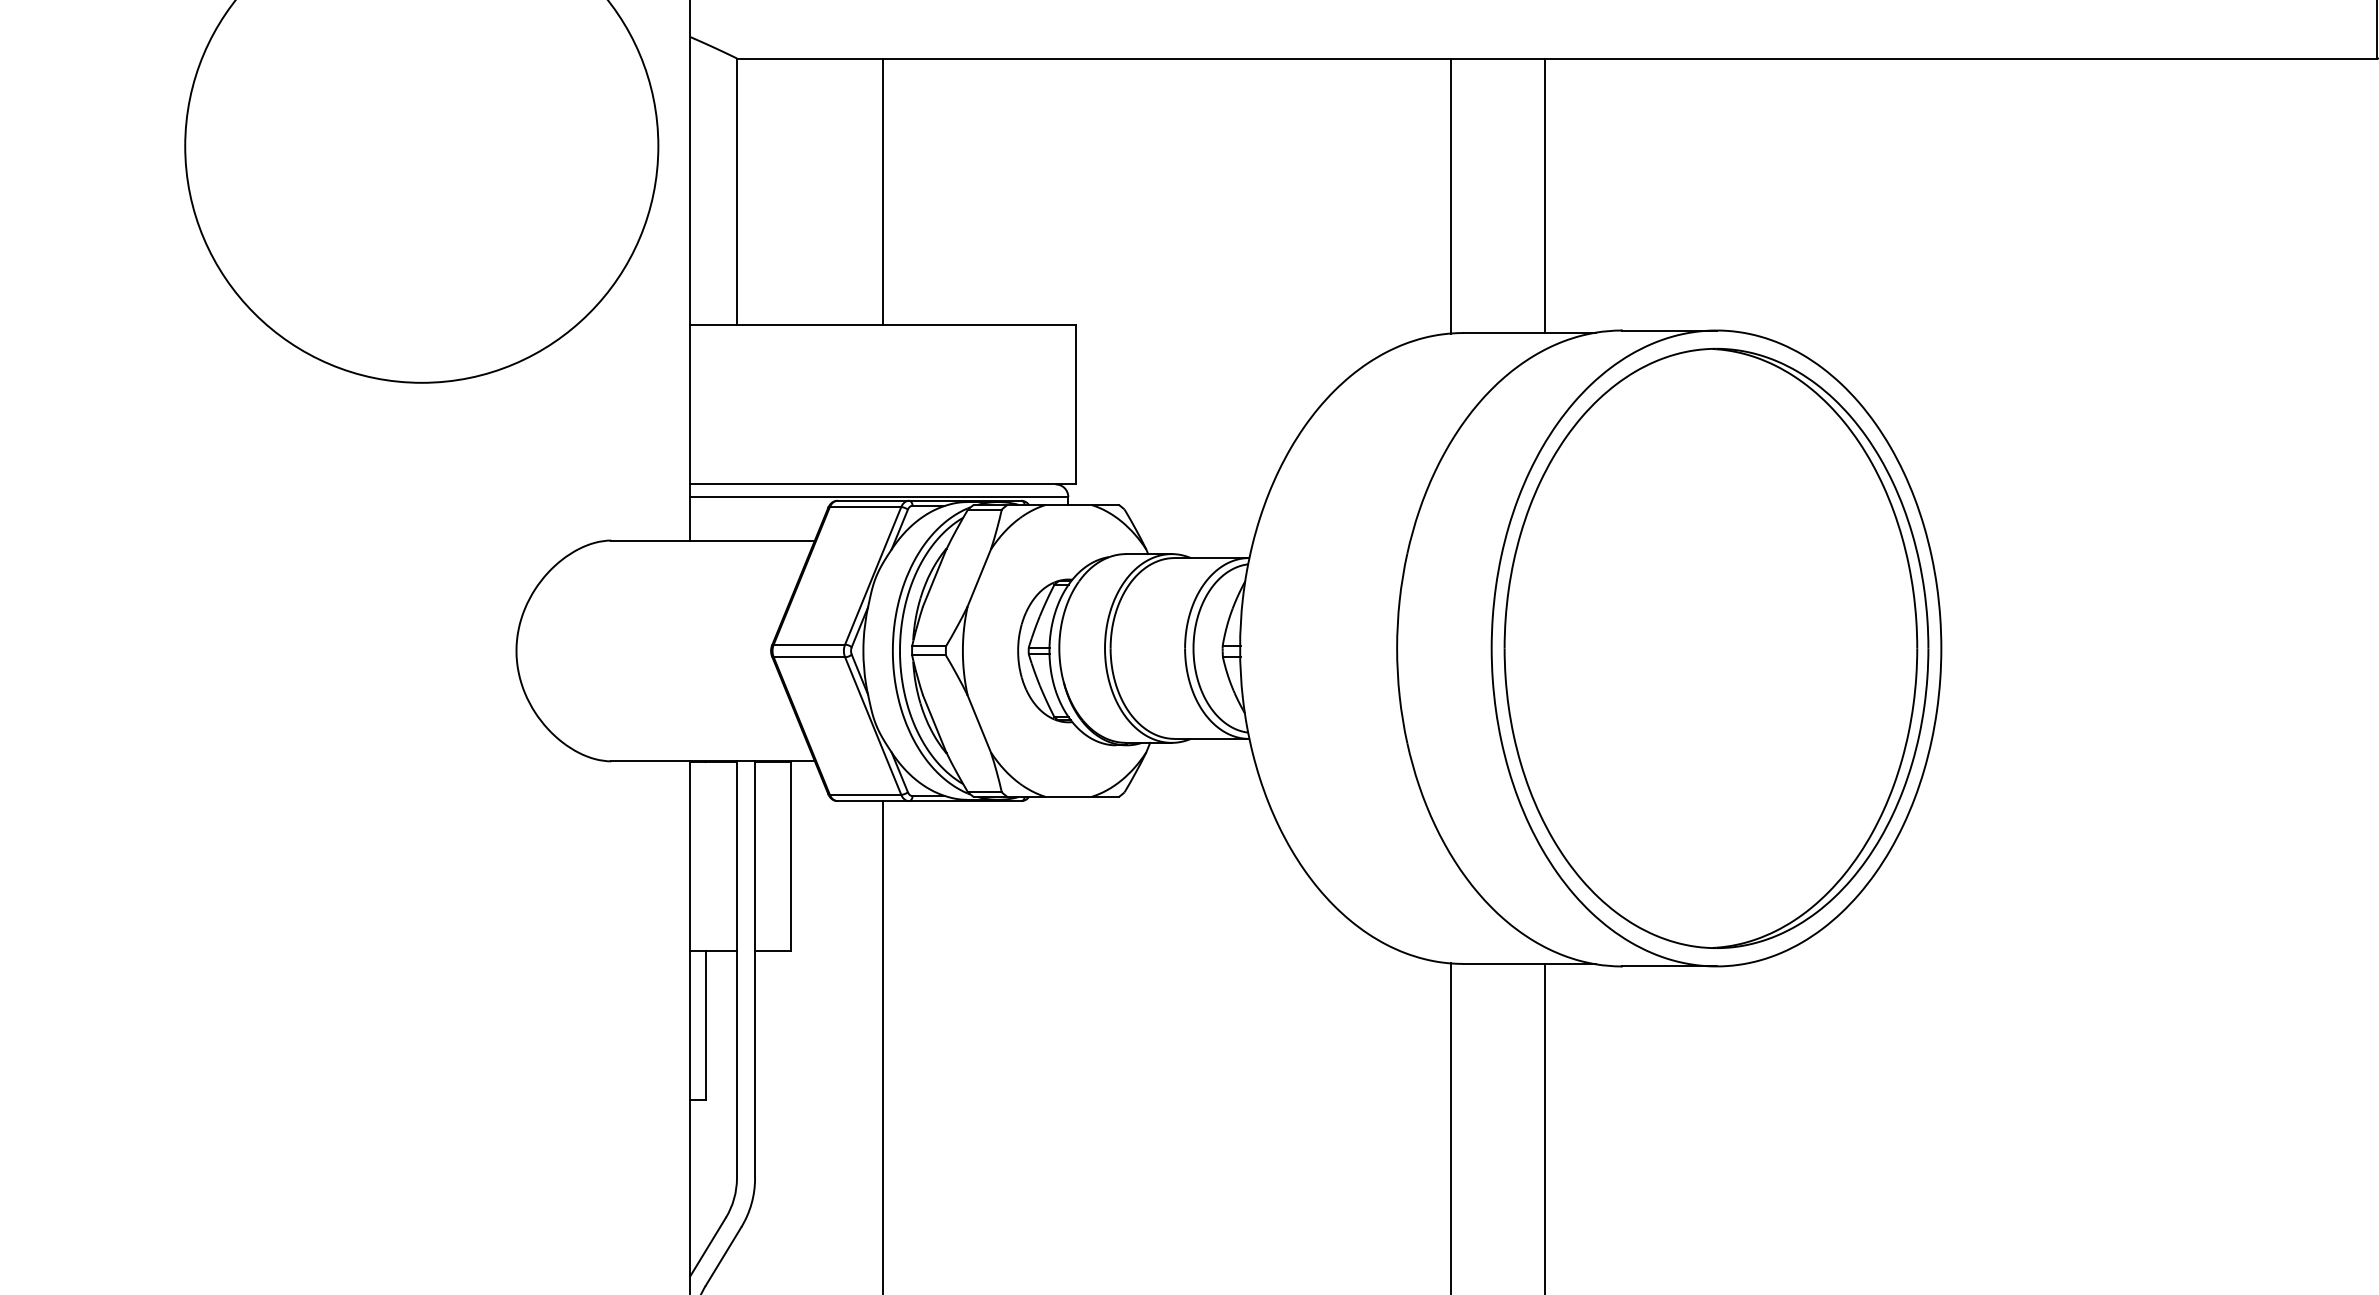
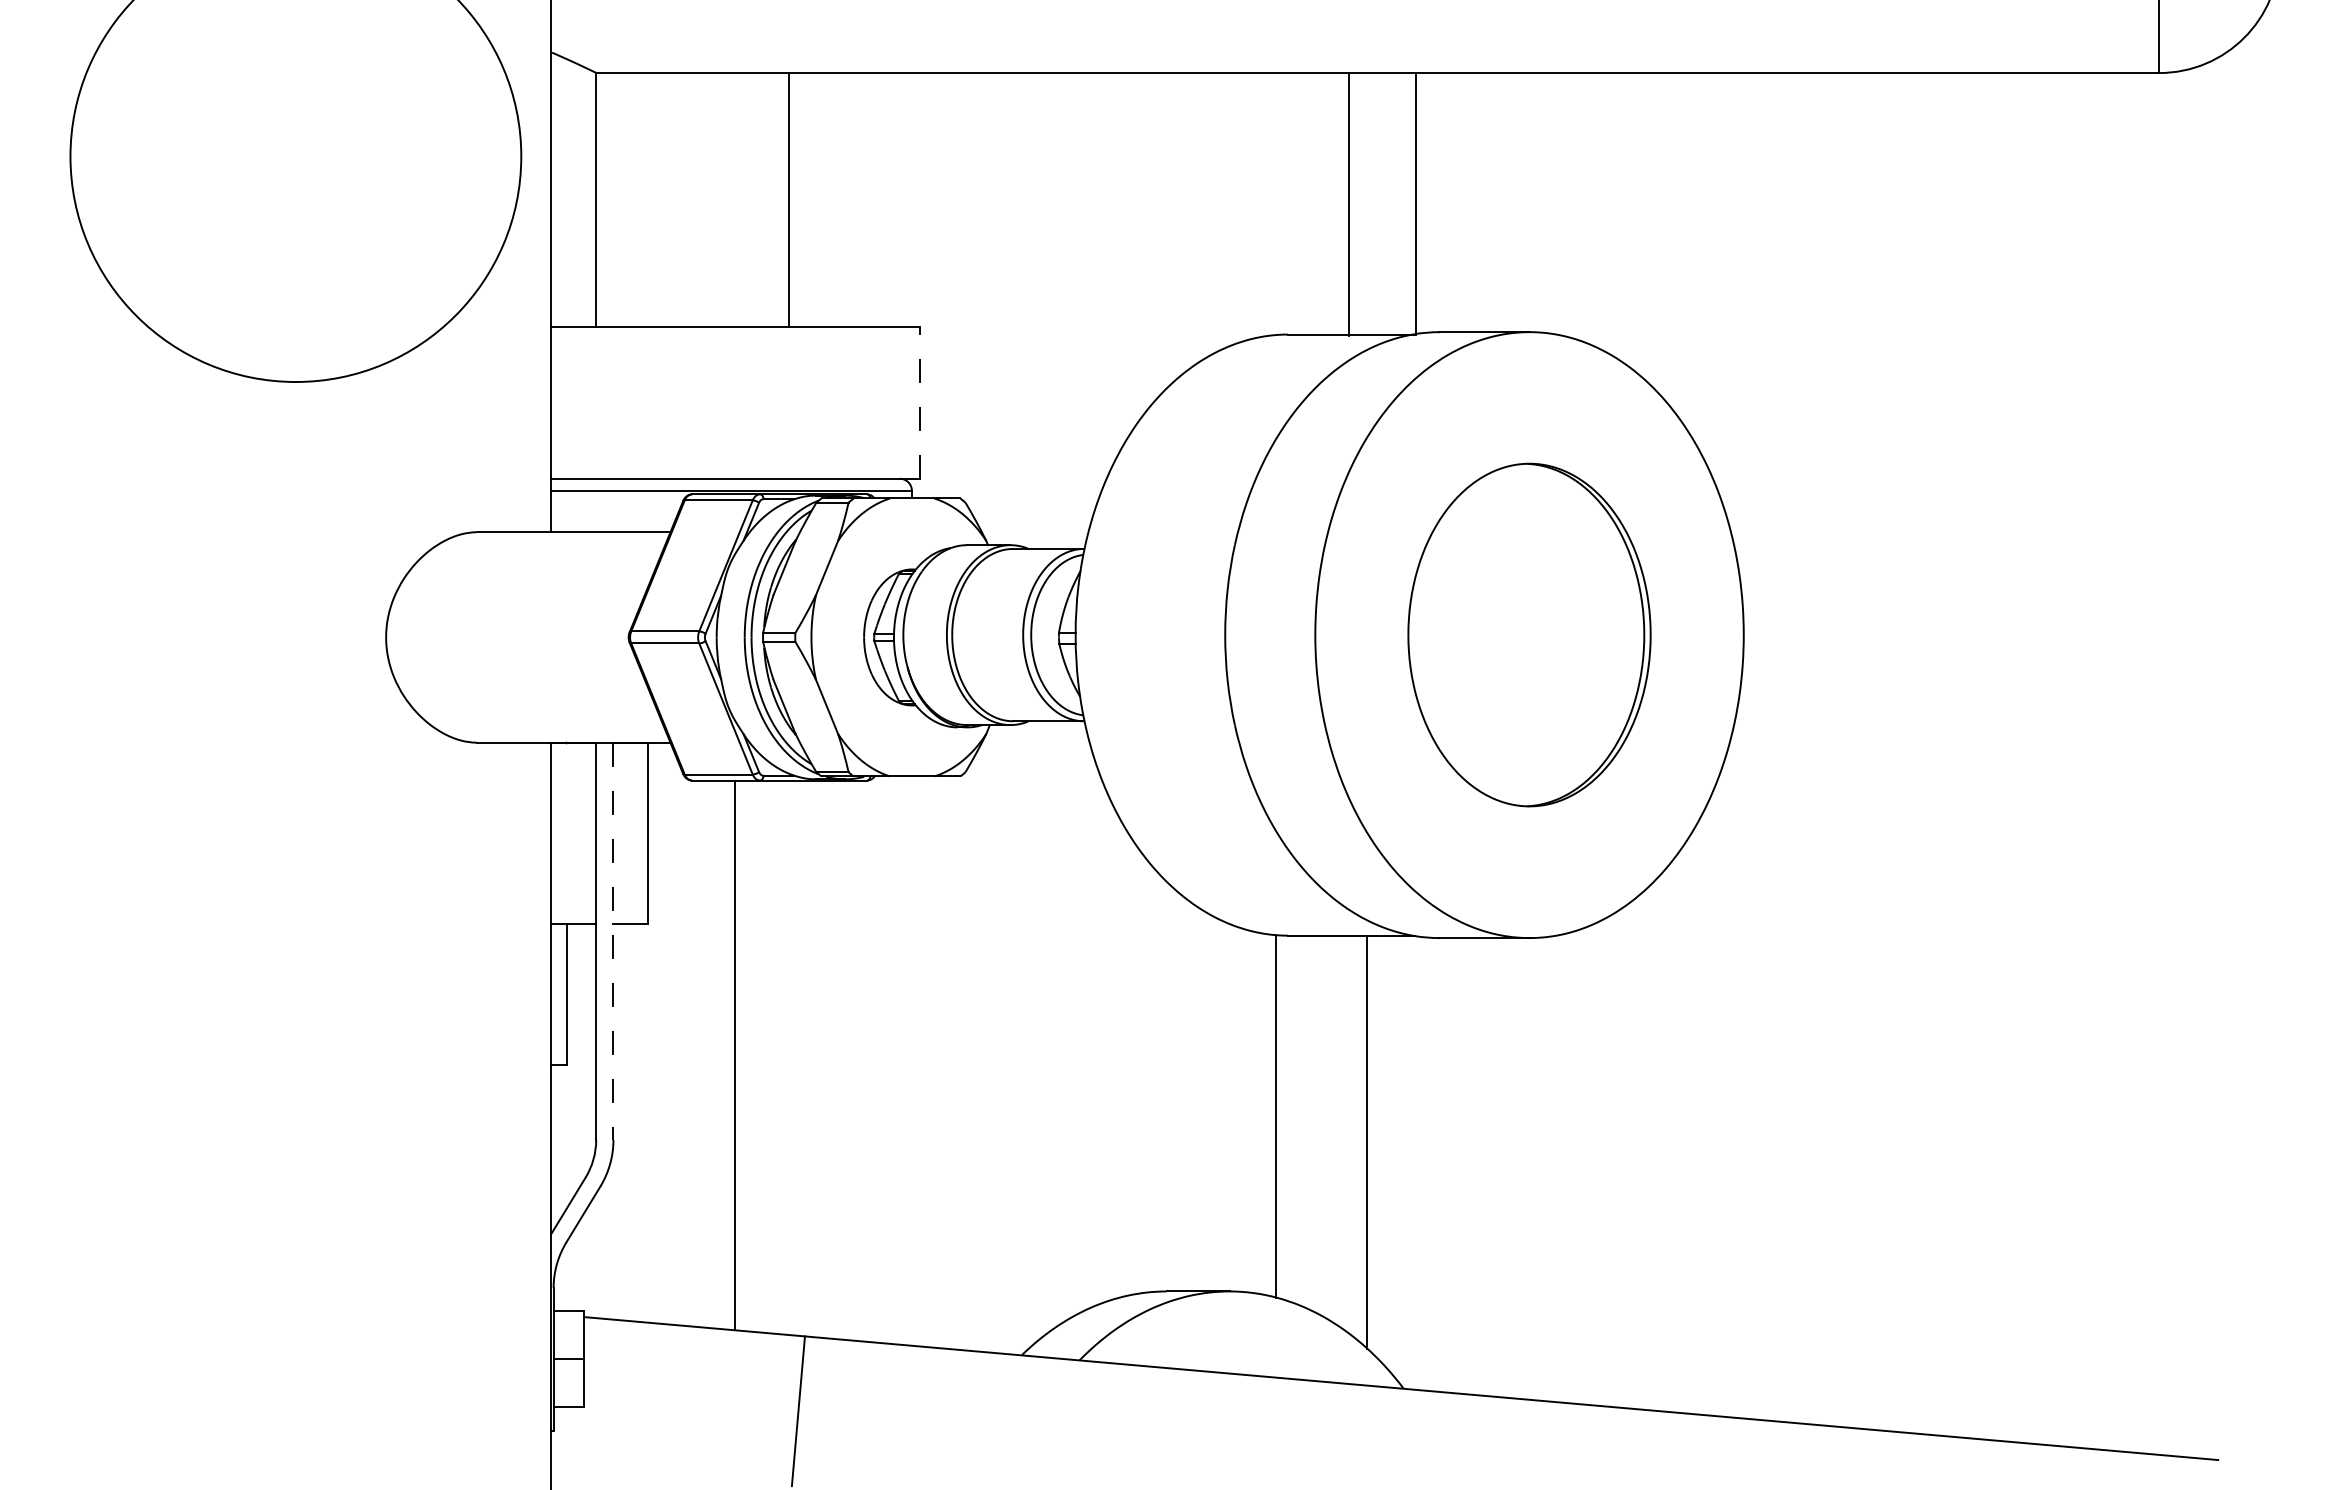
line: (883, 192) -> (789, 200), moved
line: (1545, 195) -> (1415, 203), moved
line: (1450, 196) -> (1349, 204), moved
line: (1076, 405) -> (919, 403), solid -> dashed
part: (1716, 647) -> (1529, 634), size x0.6
line: (755, 970) -> (613, 941), solid -> dashed

